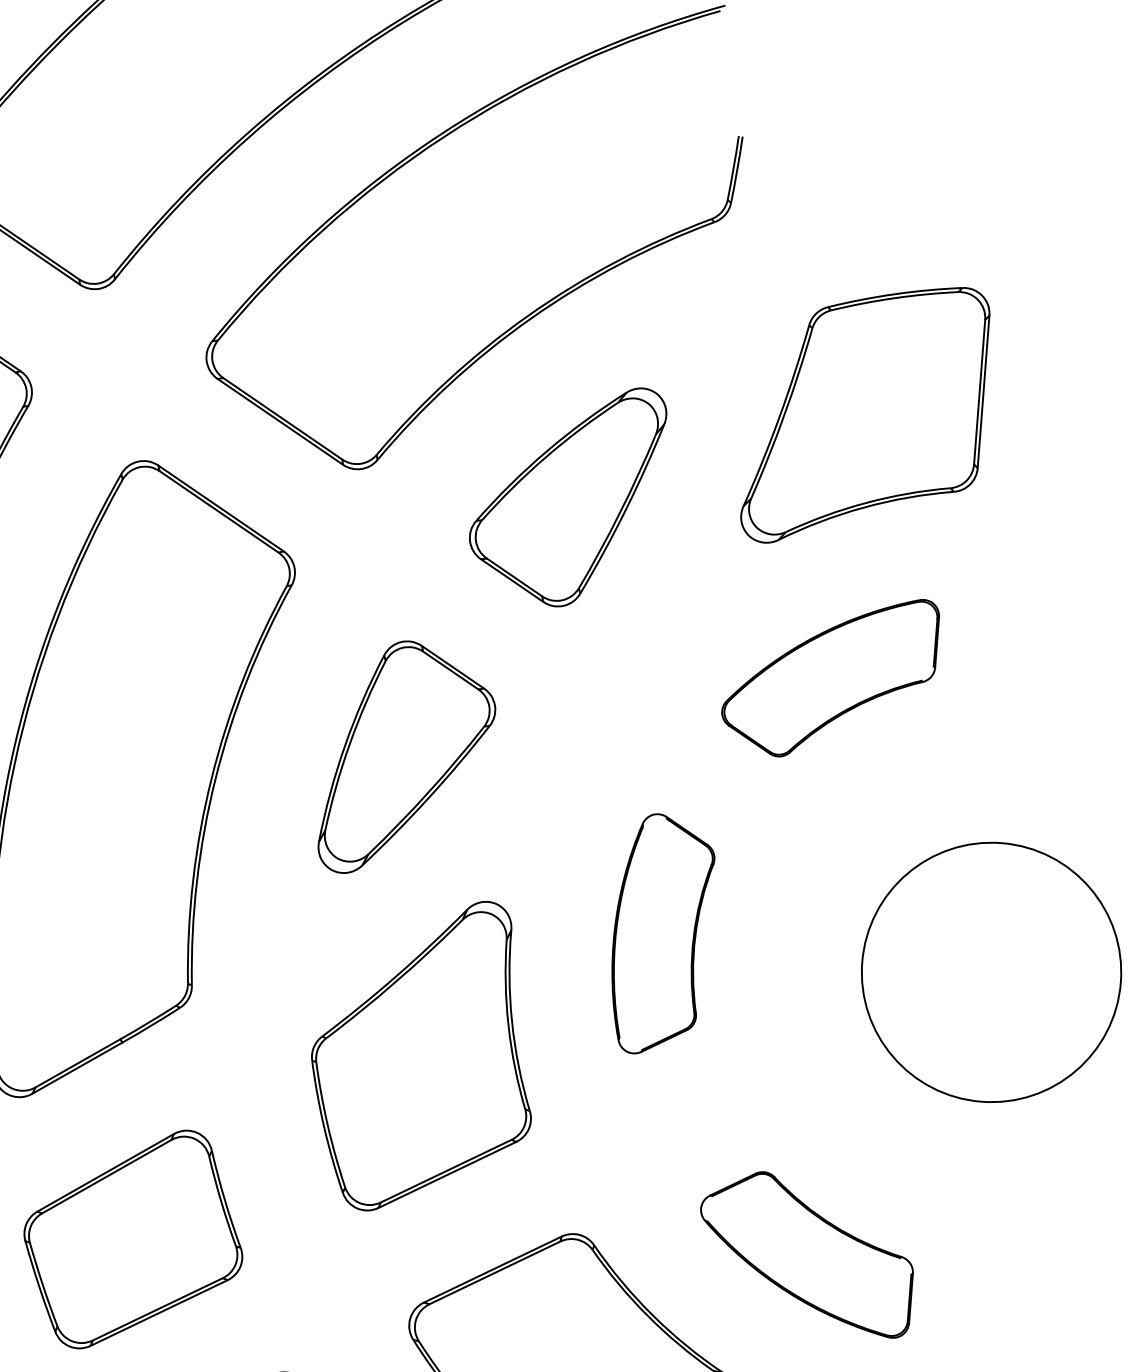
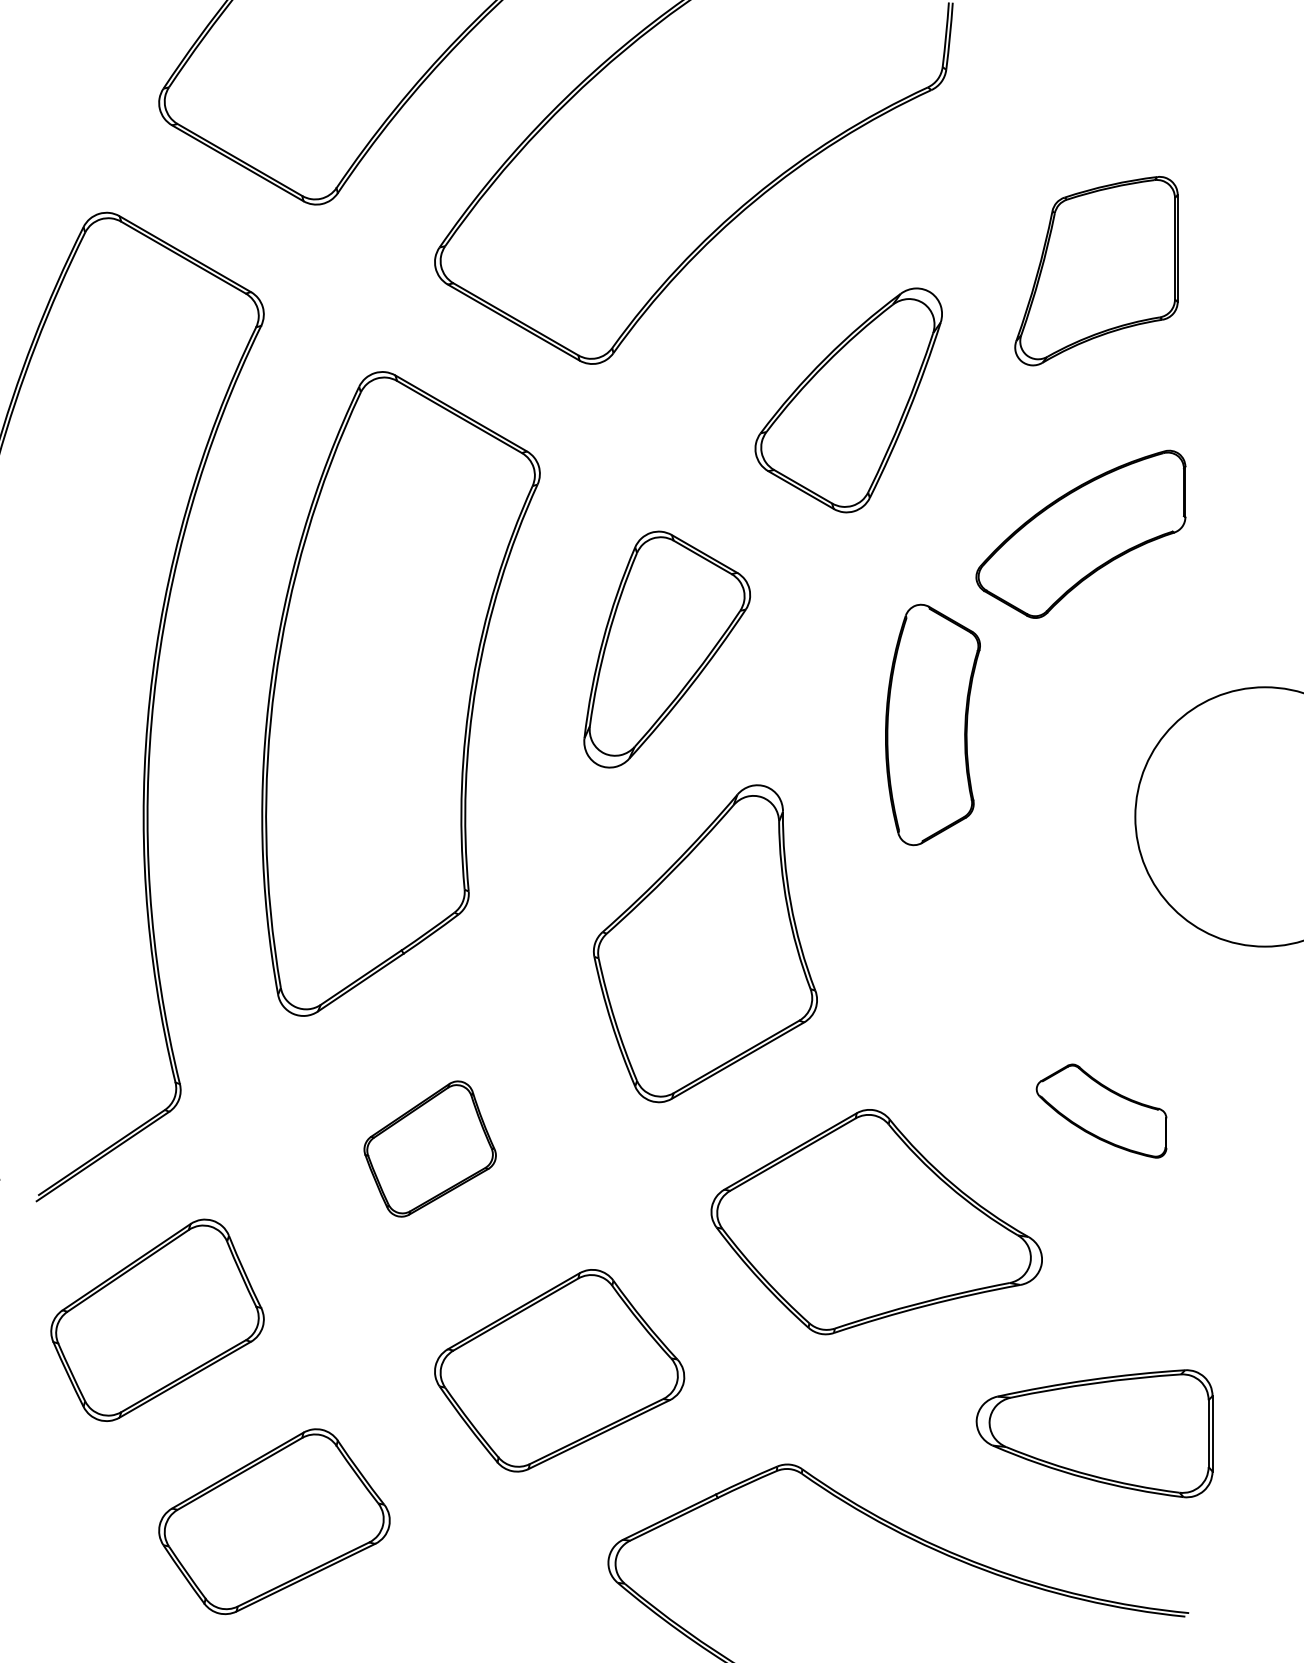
part: (865, 414) -> (1096, 270), size x0.7
part: (566, 494) -> (848, 400), moved
part: (660, 934) -> (932, 724), moved
part: (133, 1238) -> (429, 1148), size x0.6
part: (805, 1252) -> (1101, 1110), size x0.6

